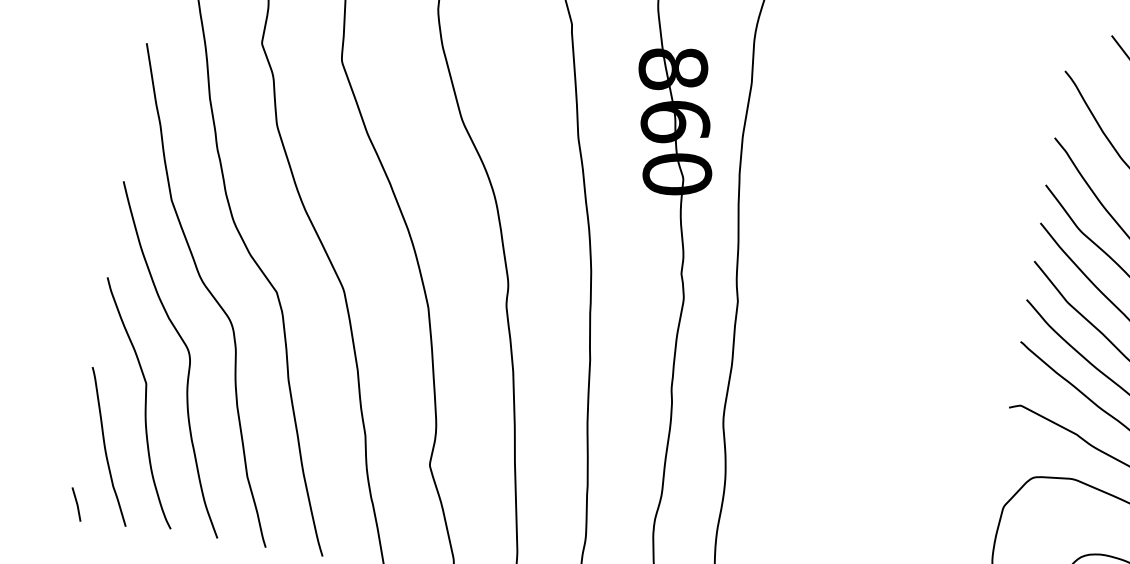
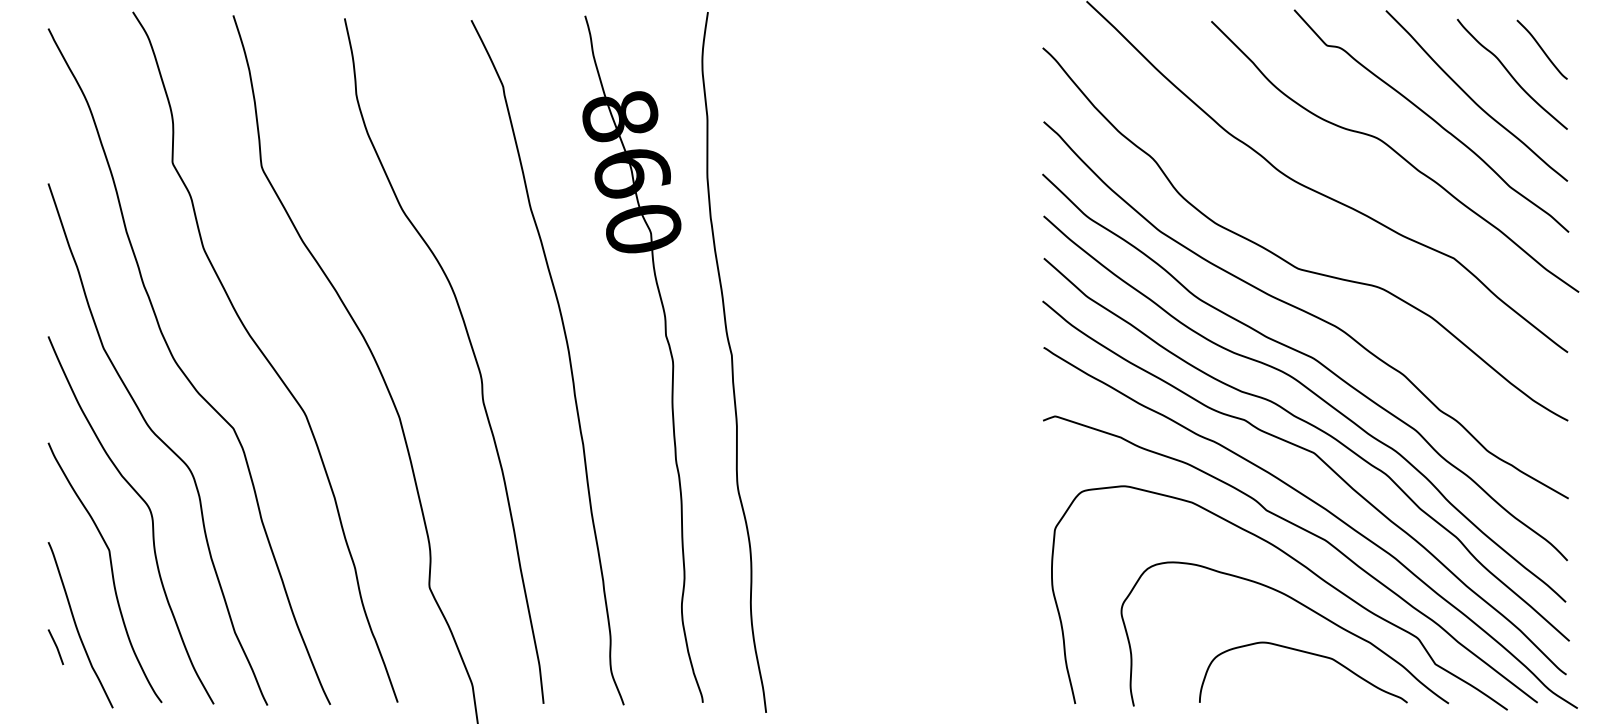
line: (76, 503) -> (55, 646), moved

